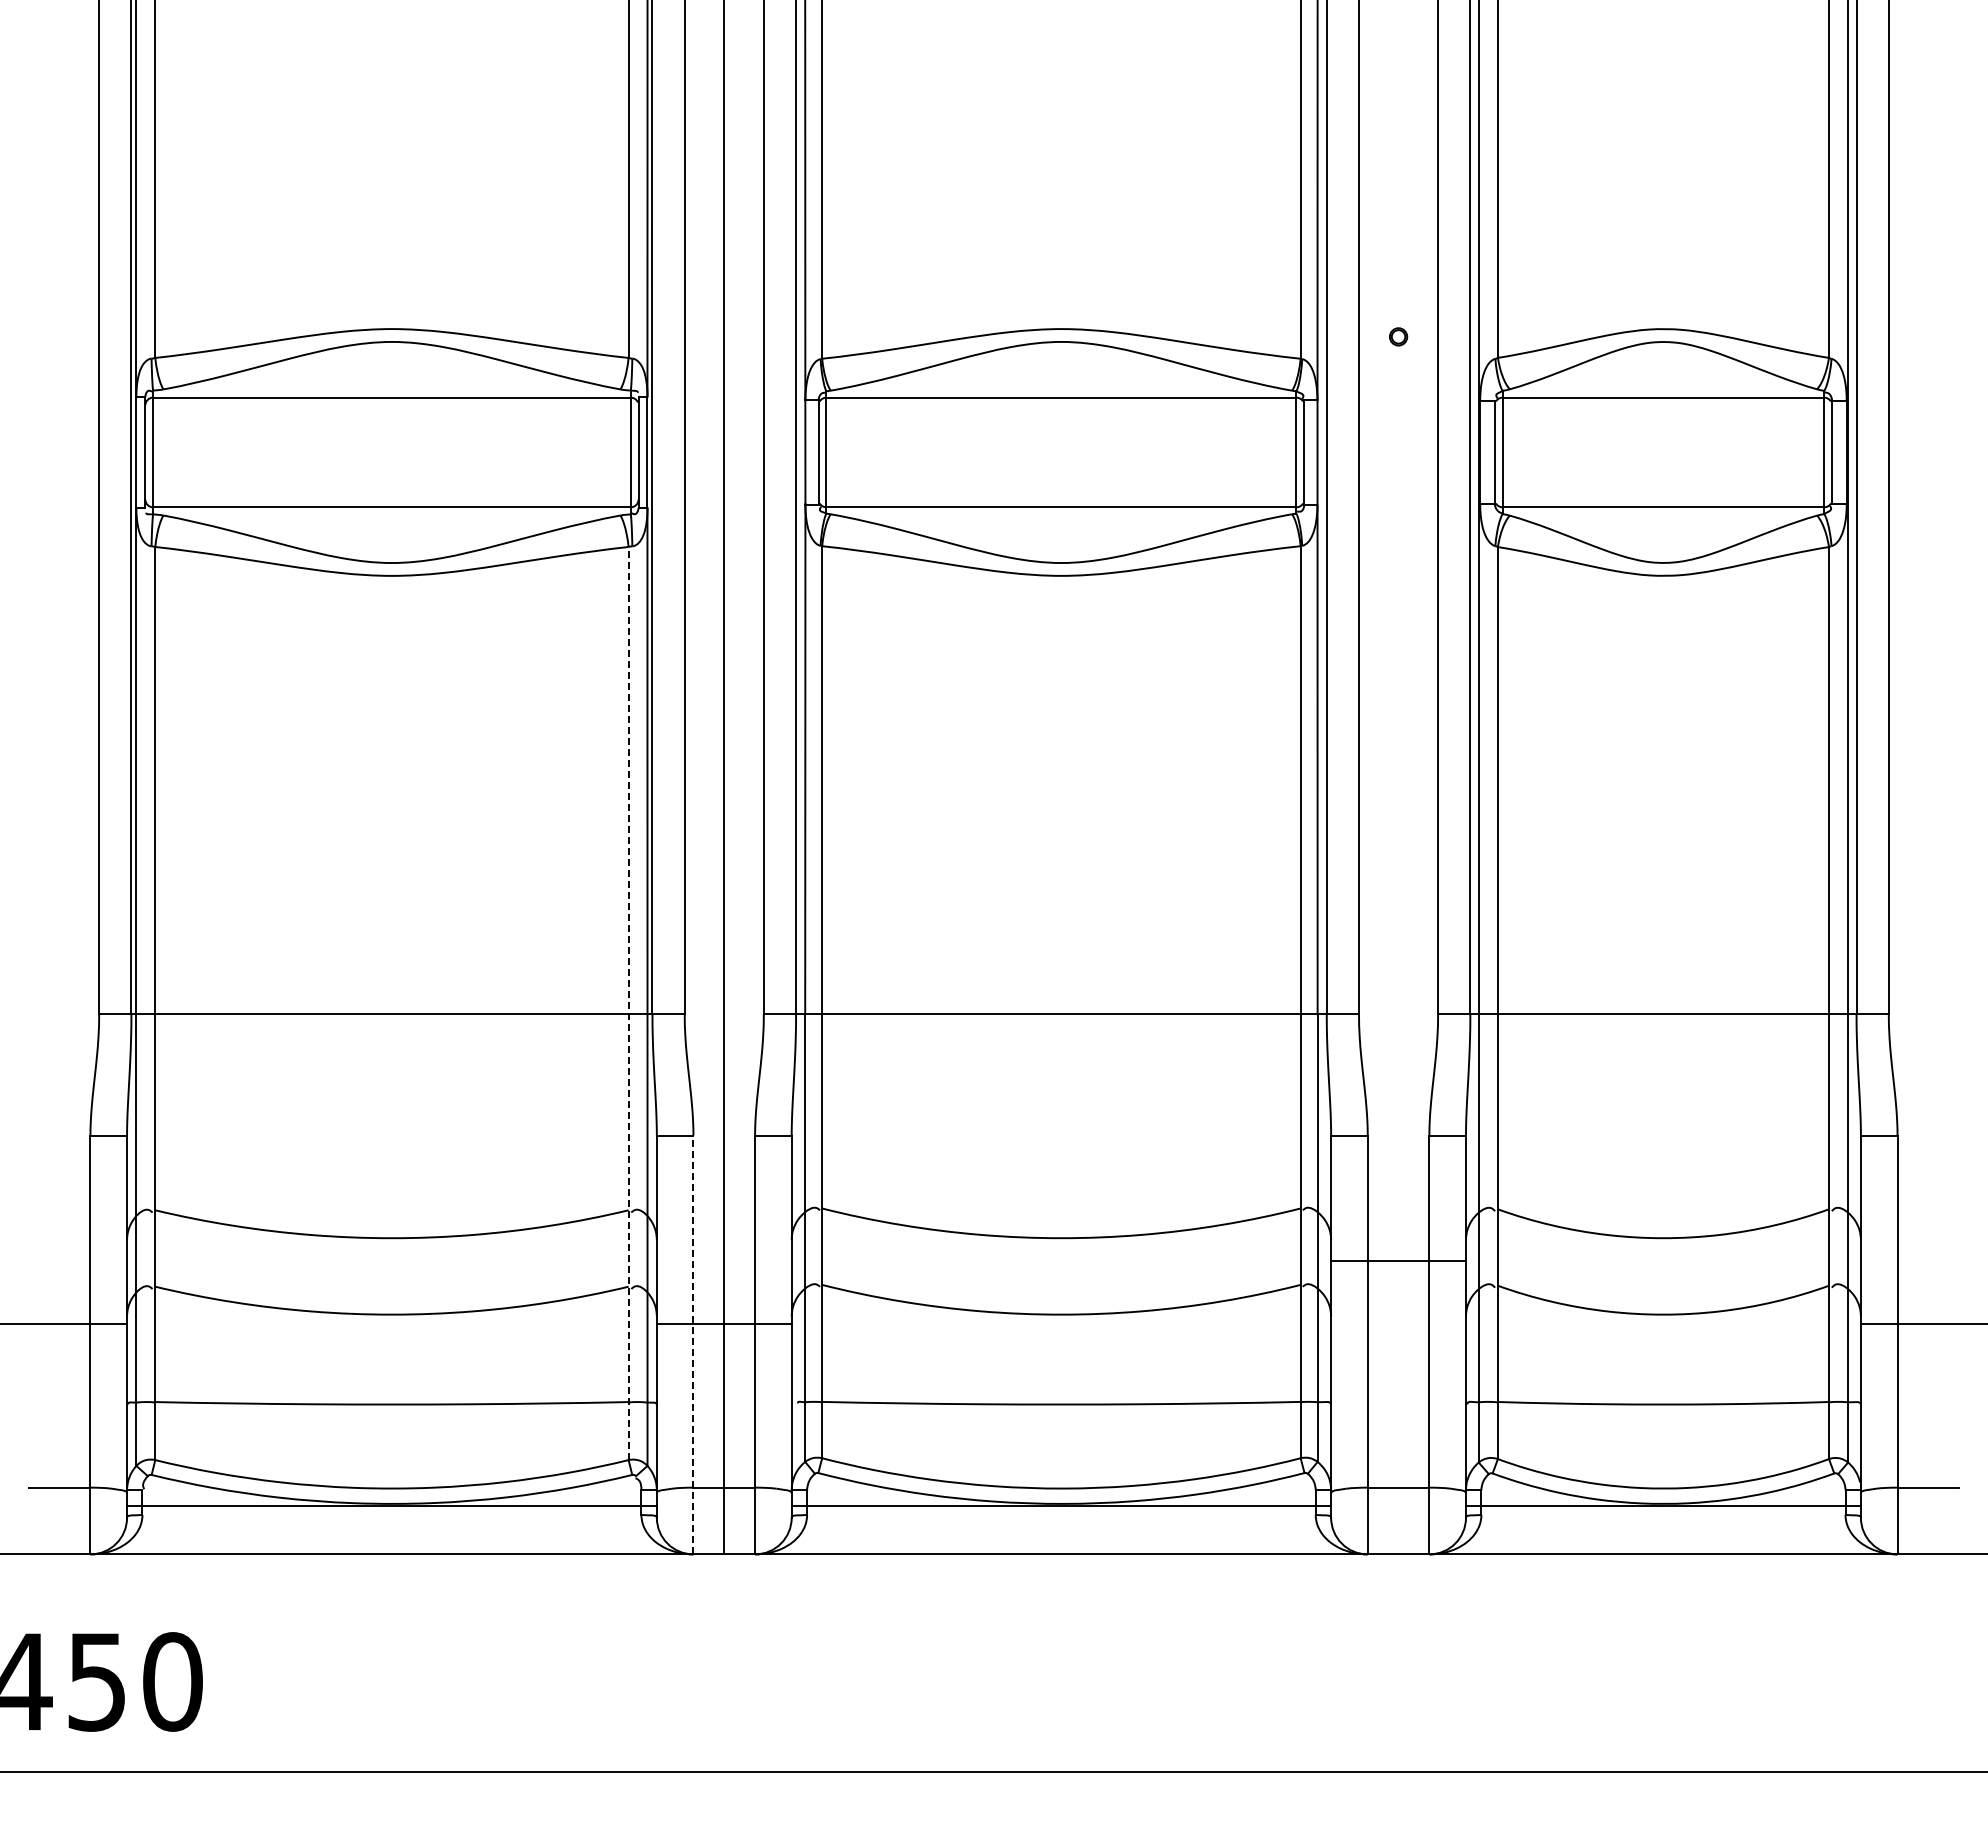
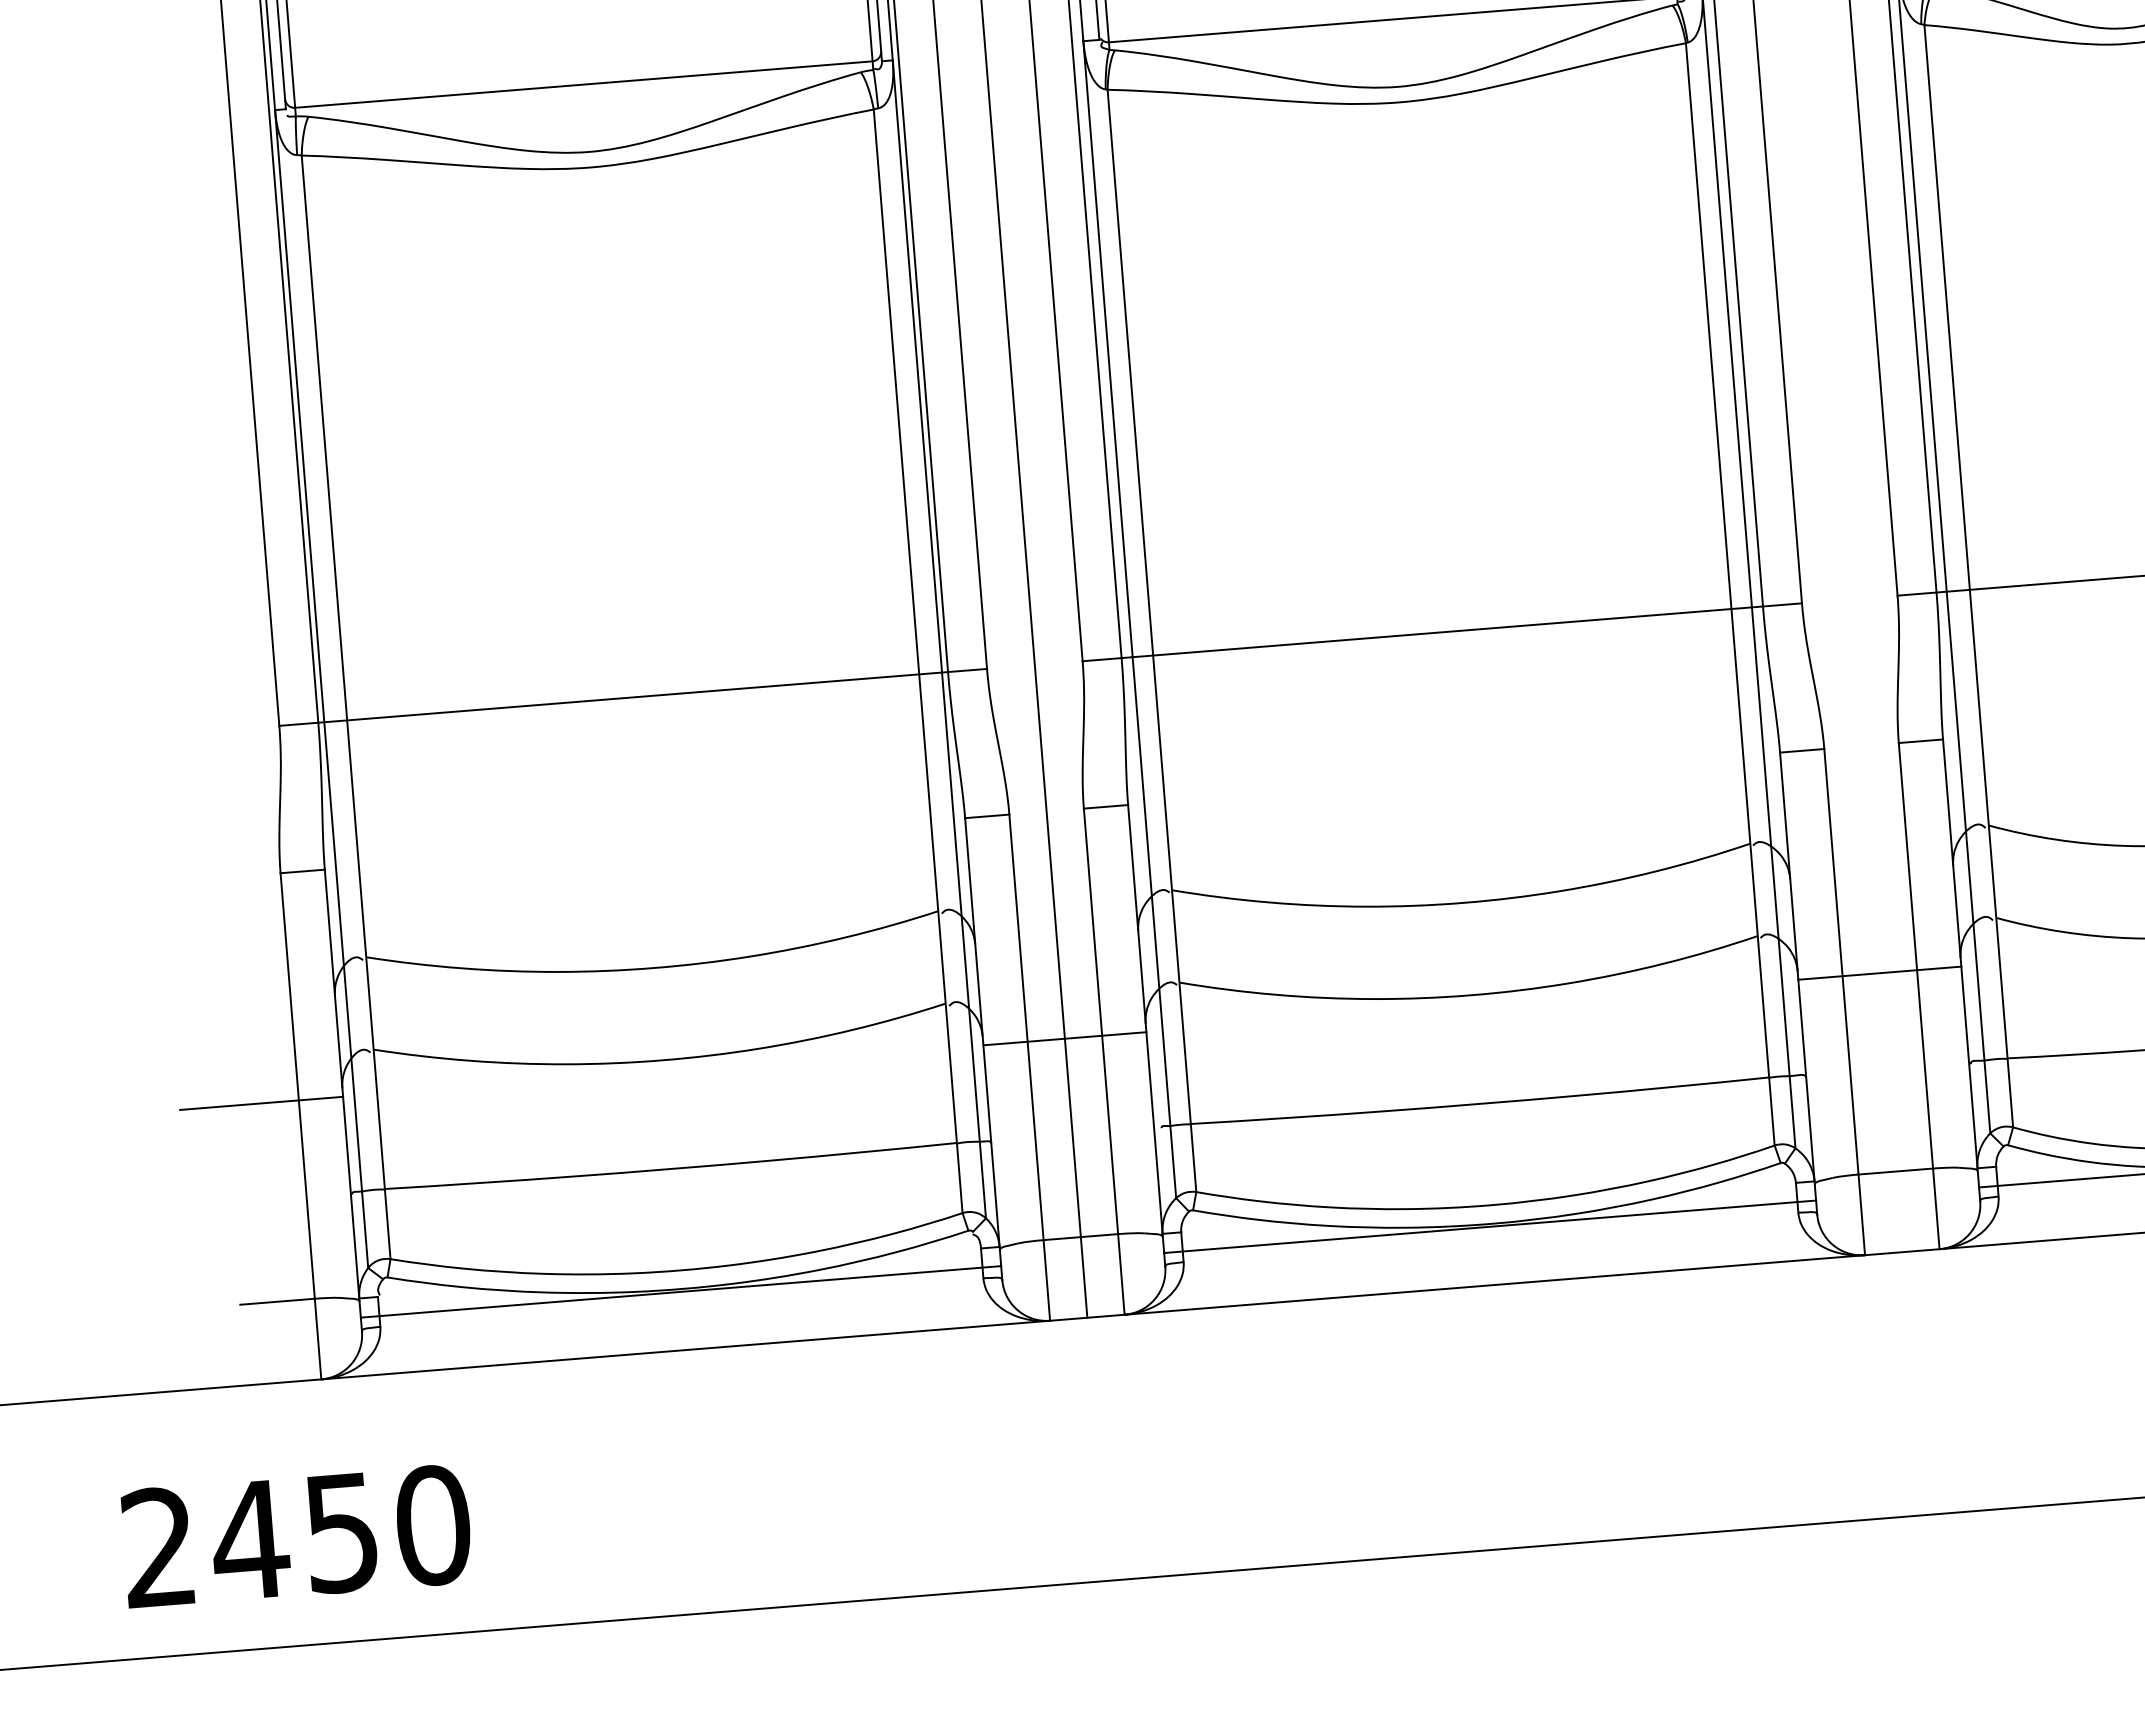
line: (628, 1003) -> (918, 661), dashed -> solid
line: (1398, 1260) -> (1879, 973), moved
line: (693, 1344) -> (1029, 1067), dashed -> solid

